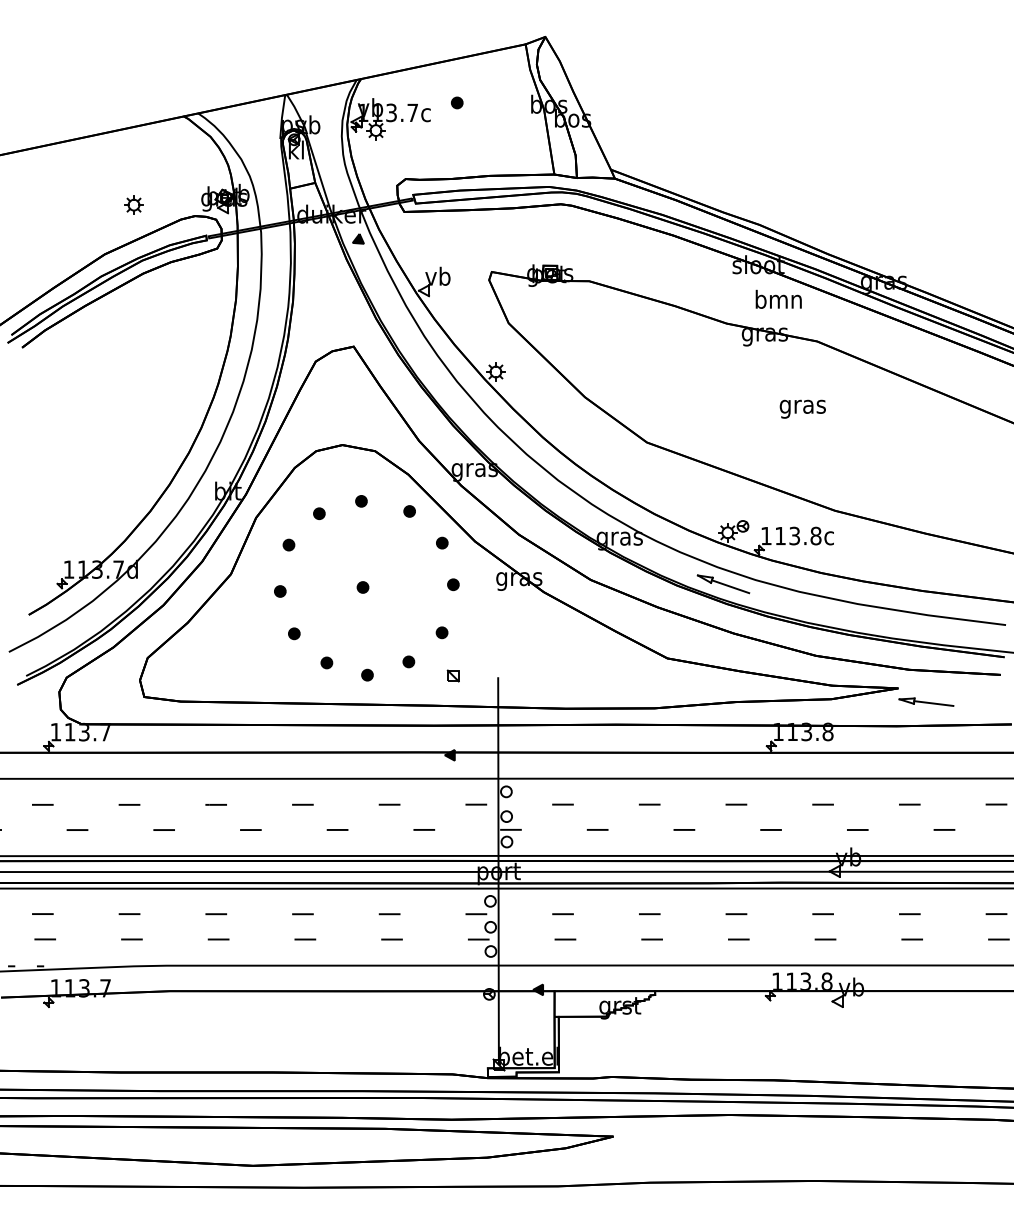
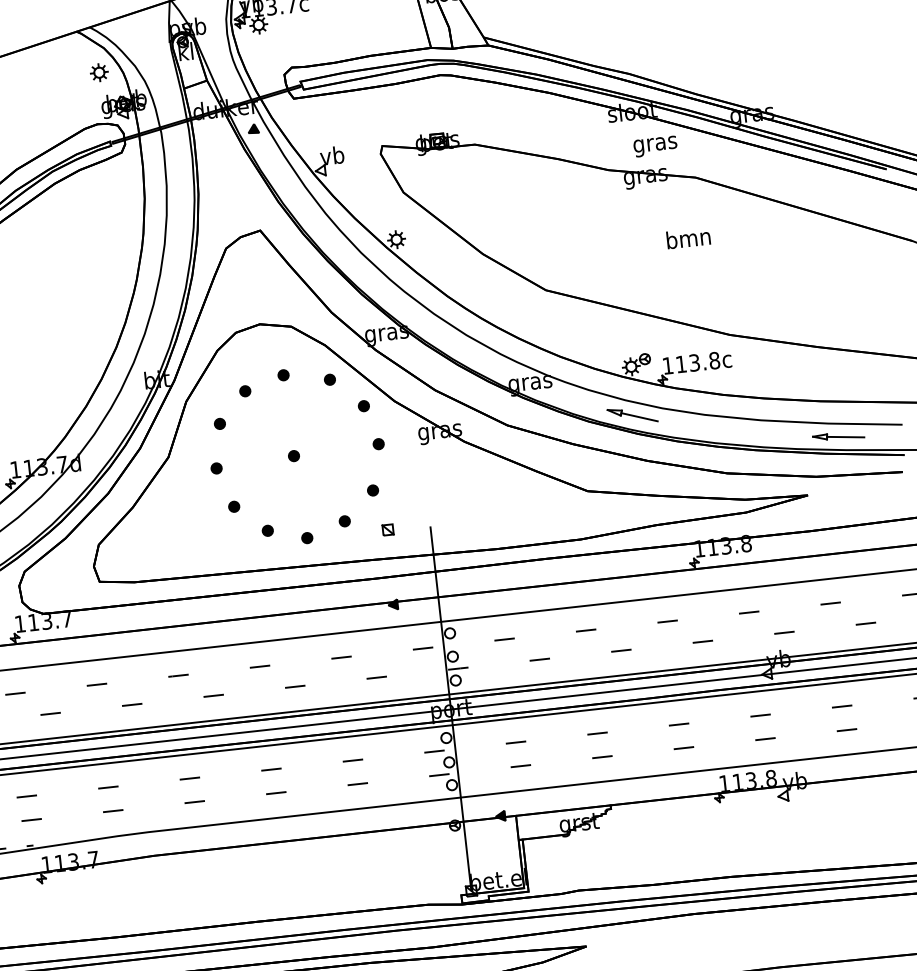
part: (133, 204) -> (98, 72), moved
text: (778, 301) -> (655, 144), bmn -> gras
text: (802, 406) -> (688, 240), gras -> bmn
part: (926, 701) -> (838, 435), moved

